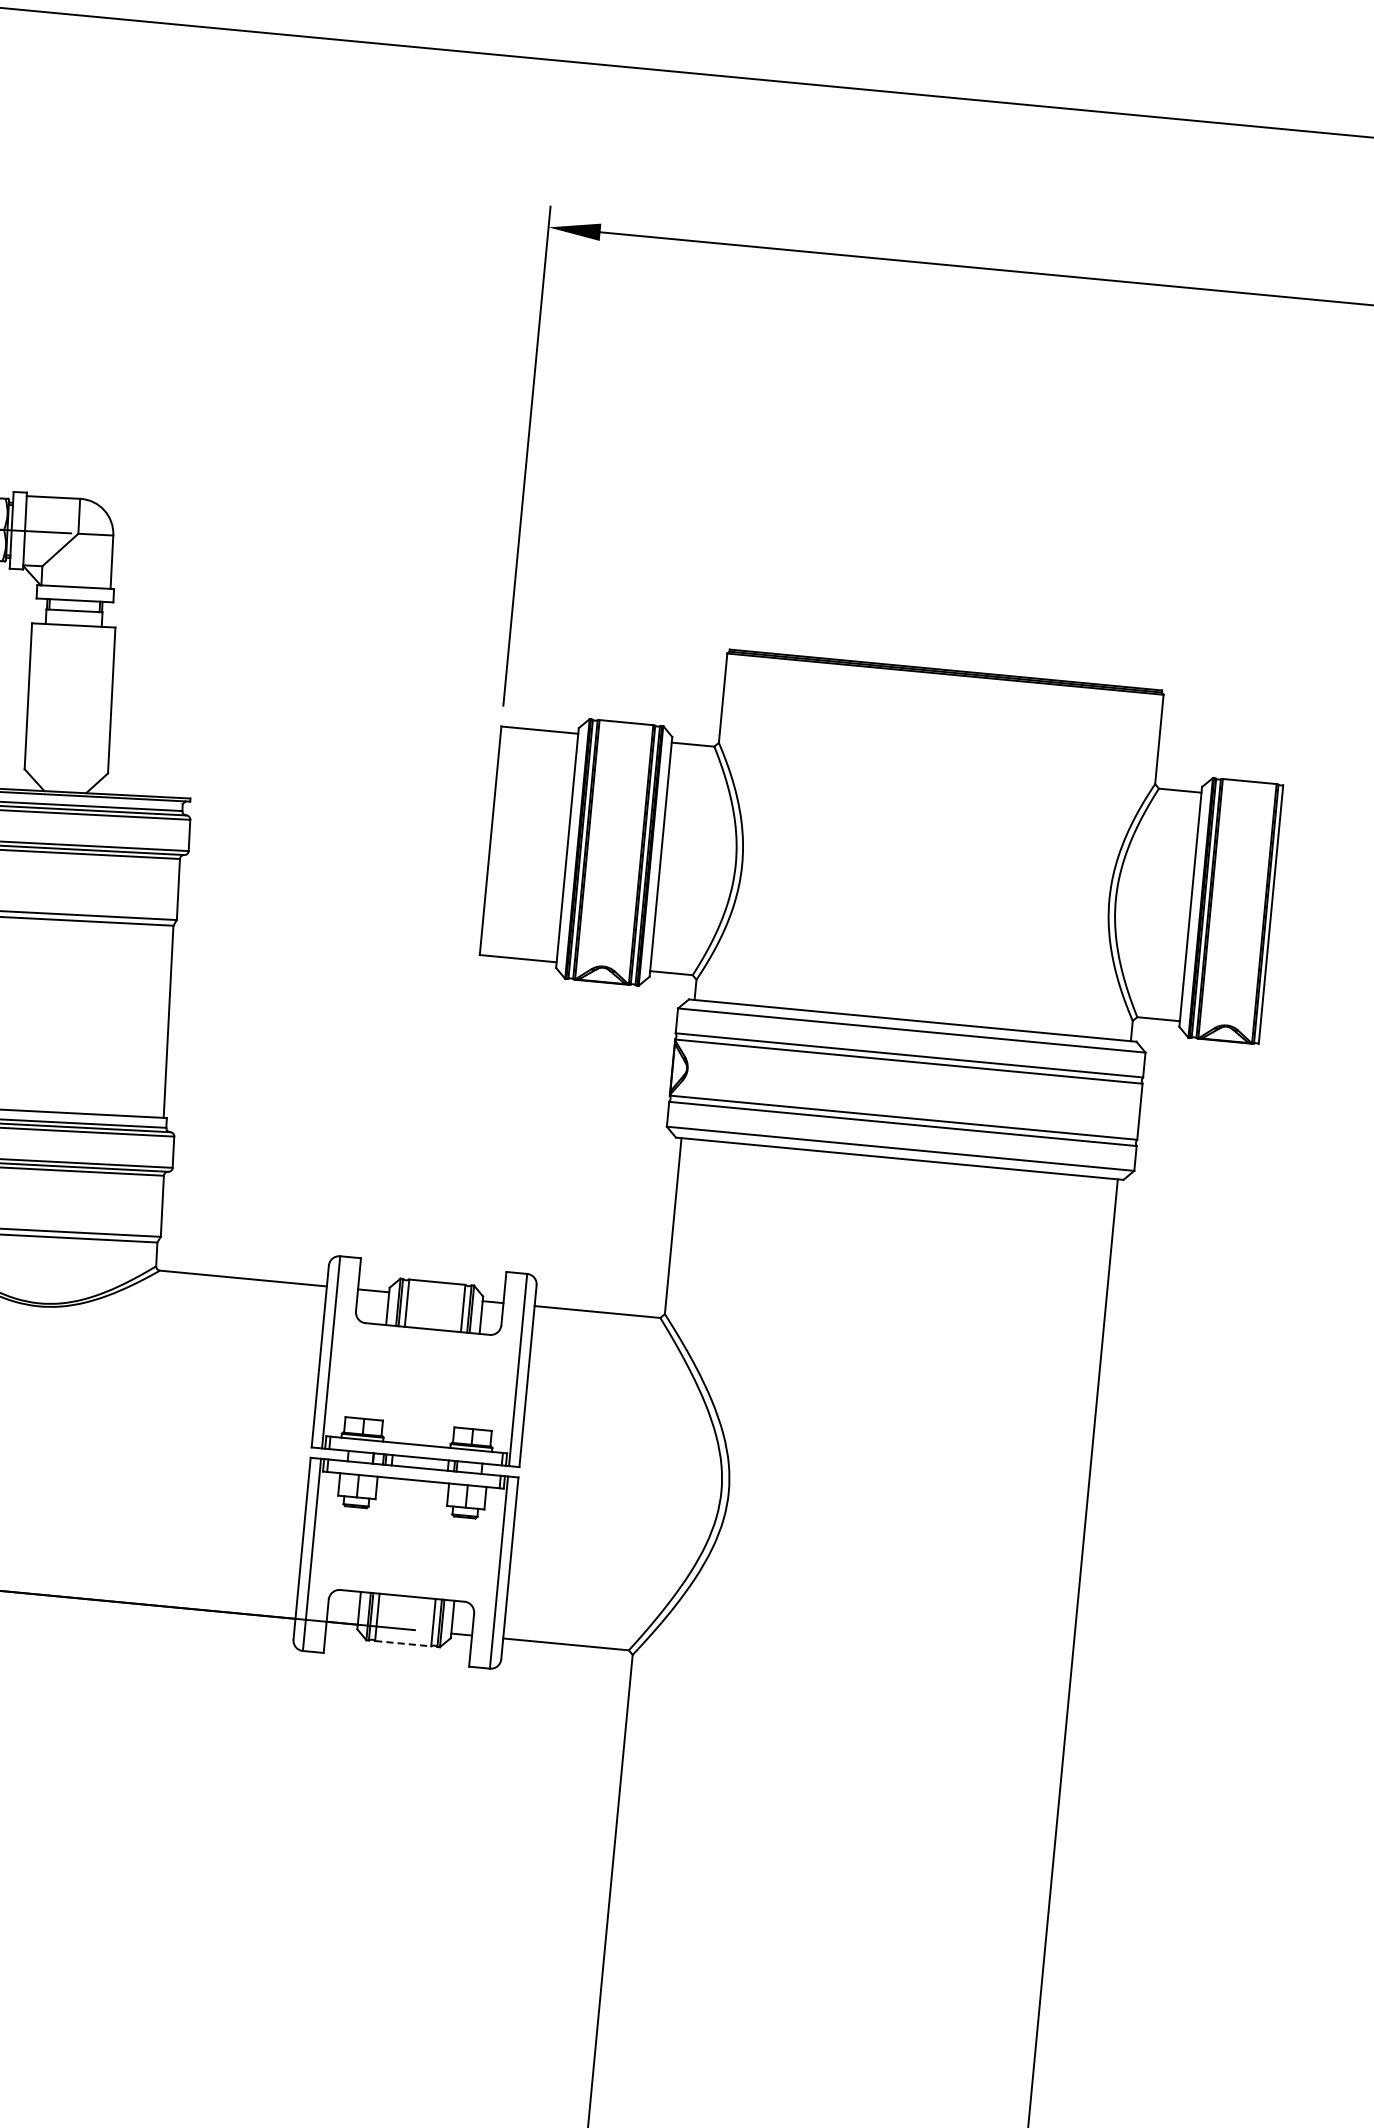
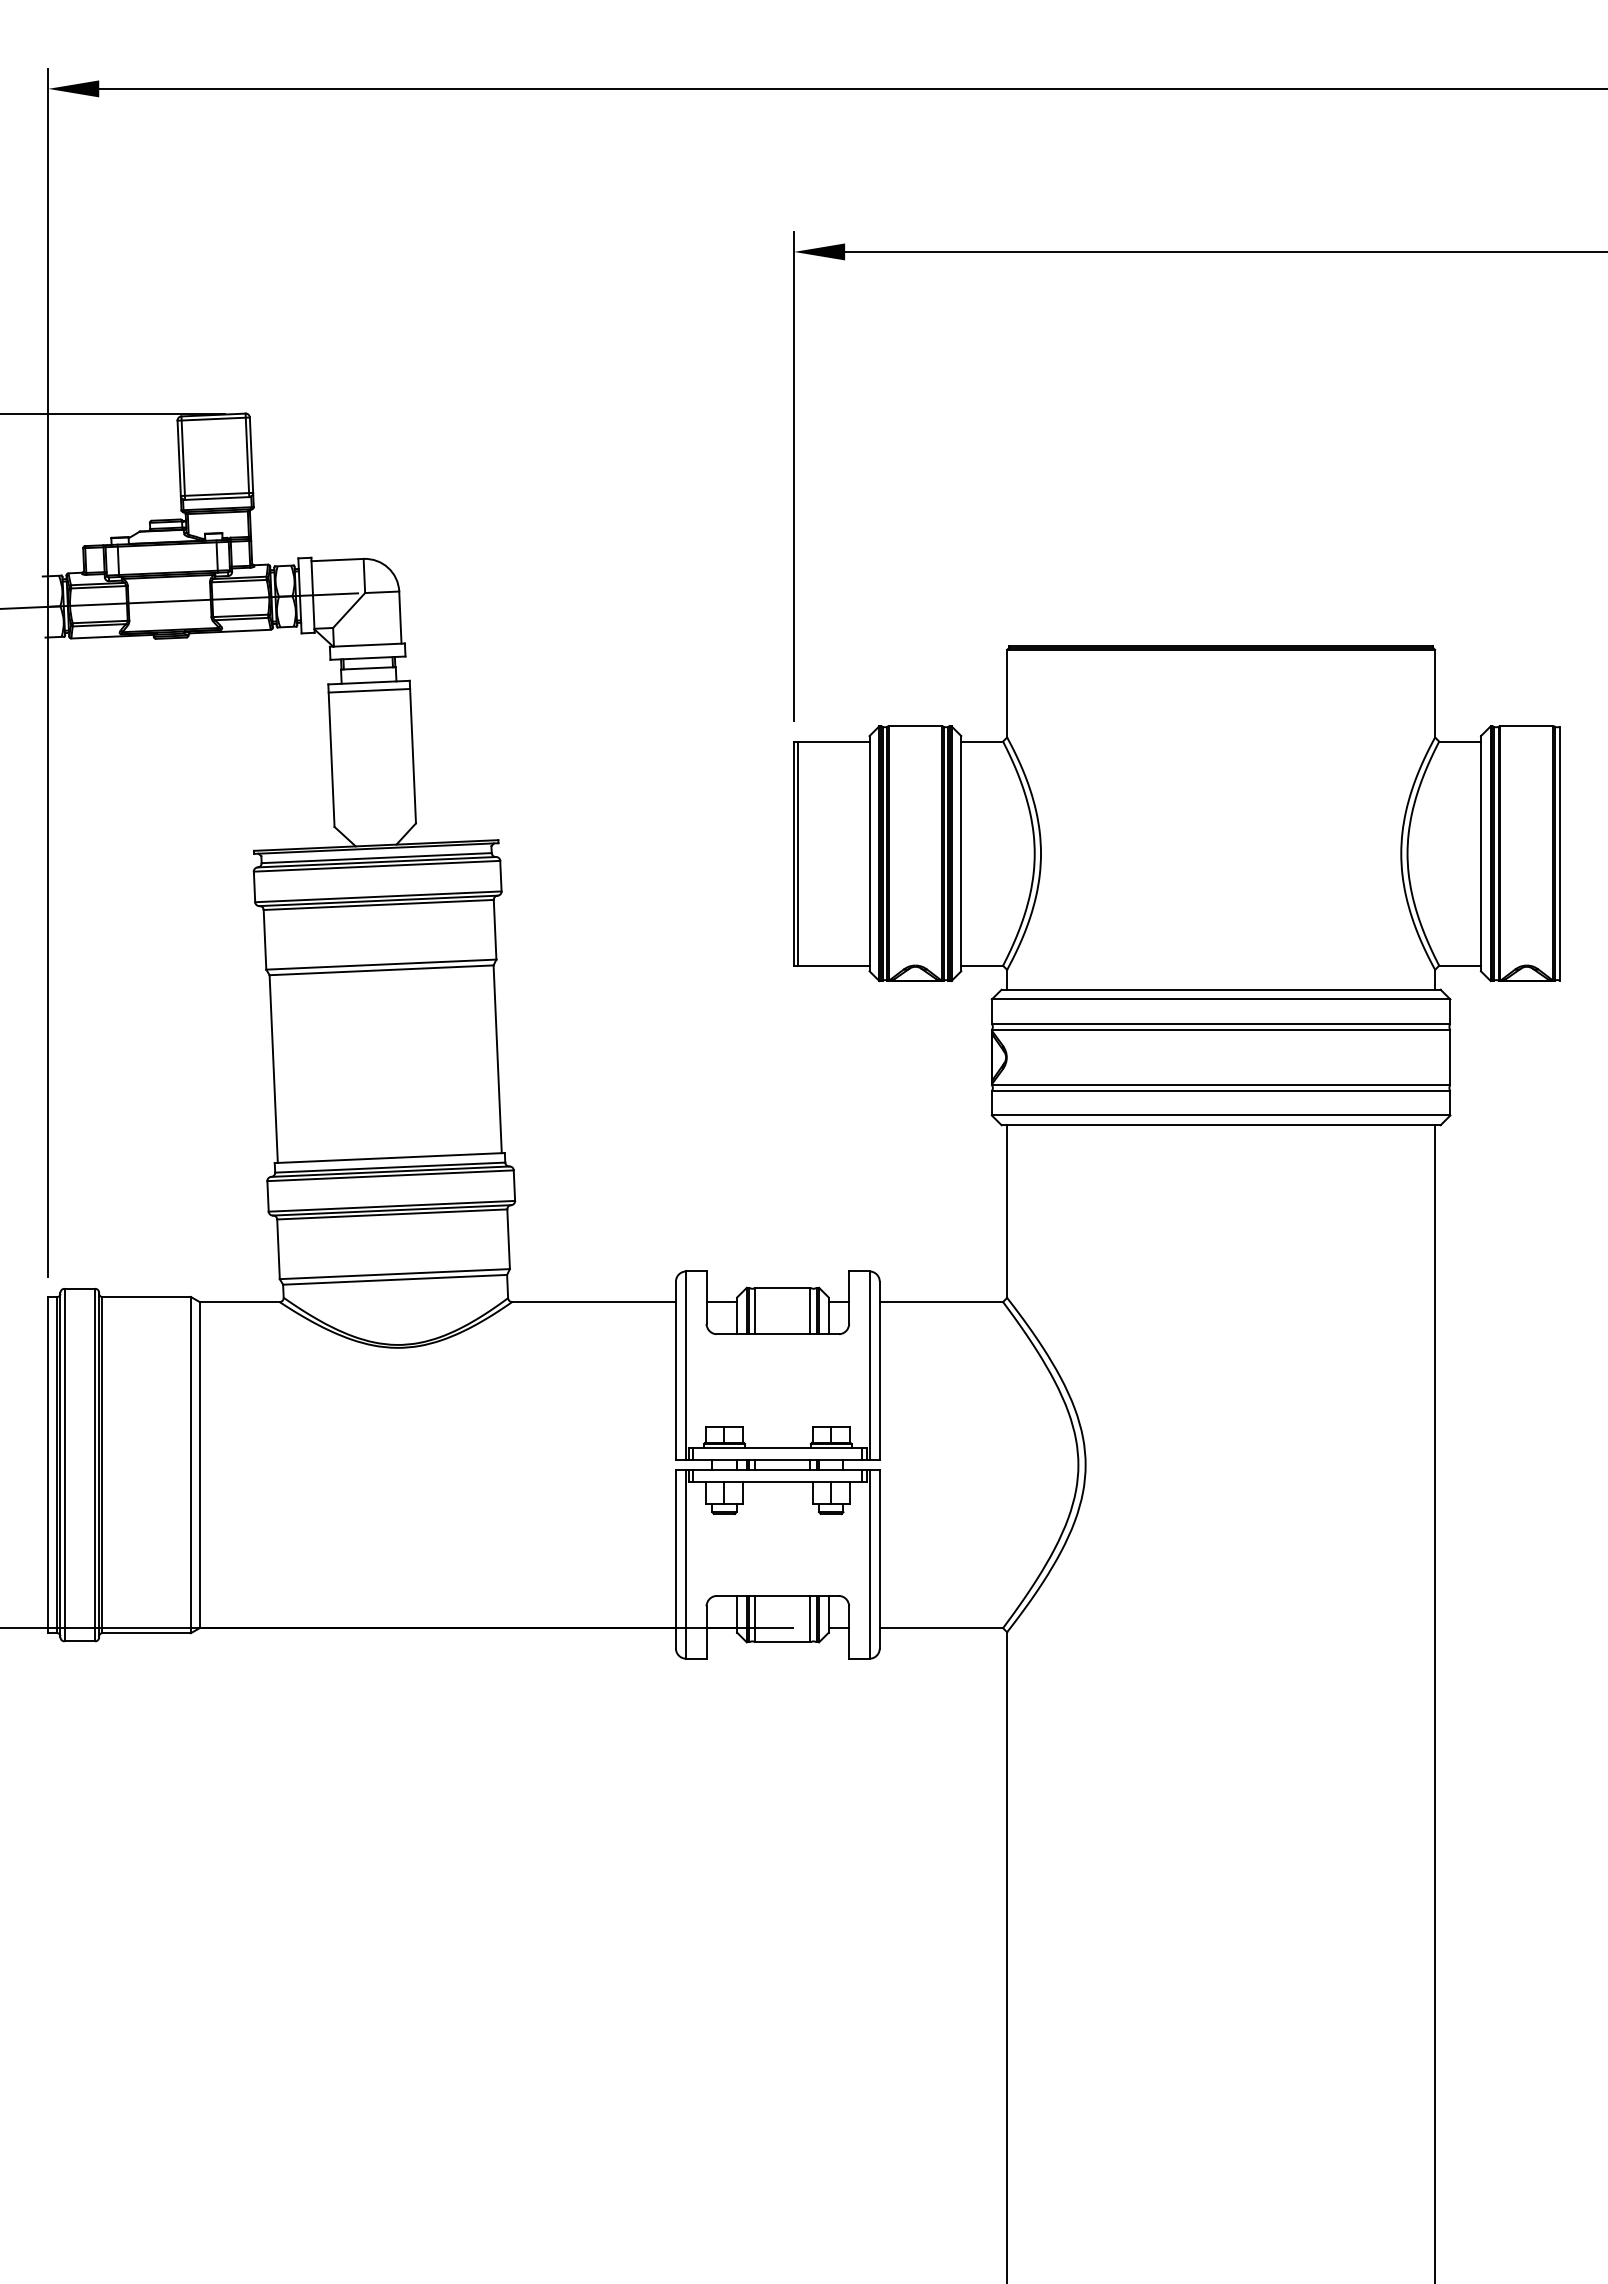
line: (73, 633) -> (369, 690), added
line: (495, 841) -> (798, 853), added
line: (402, 1643) -> (782, 1642), dashed -> solid

